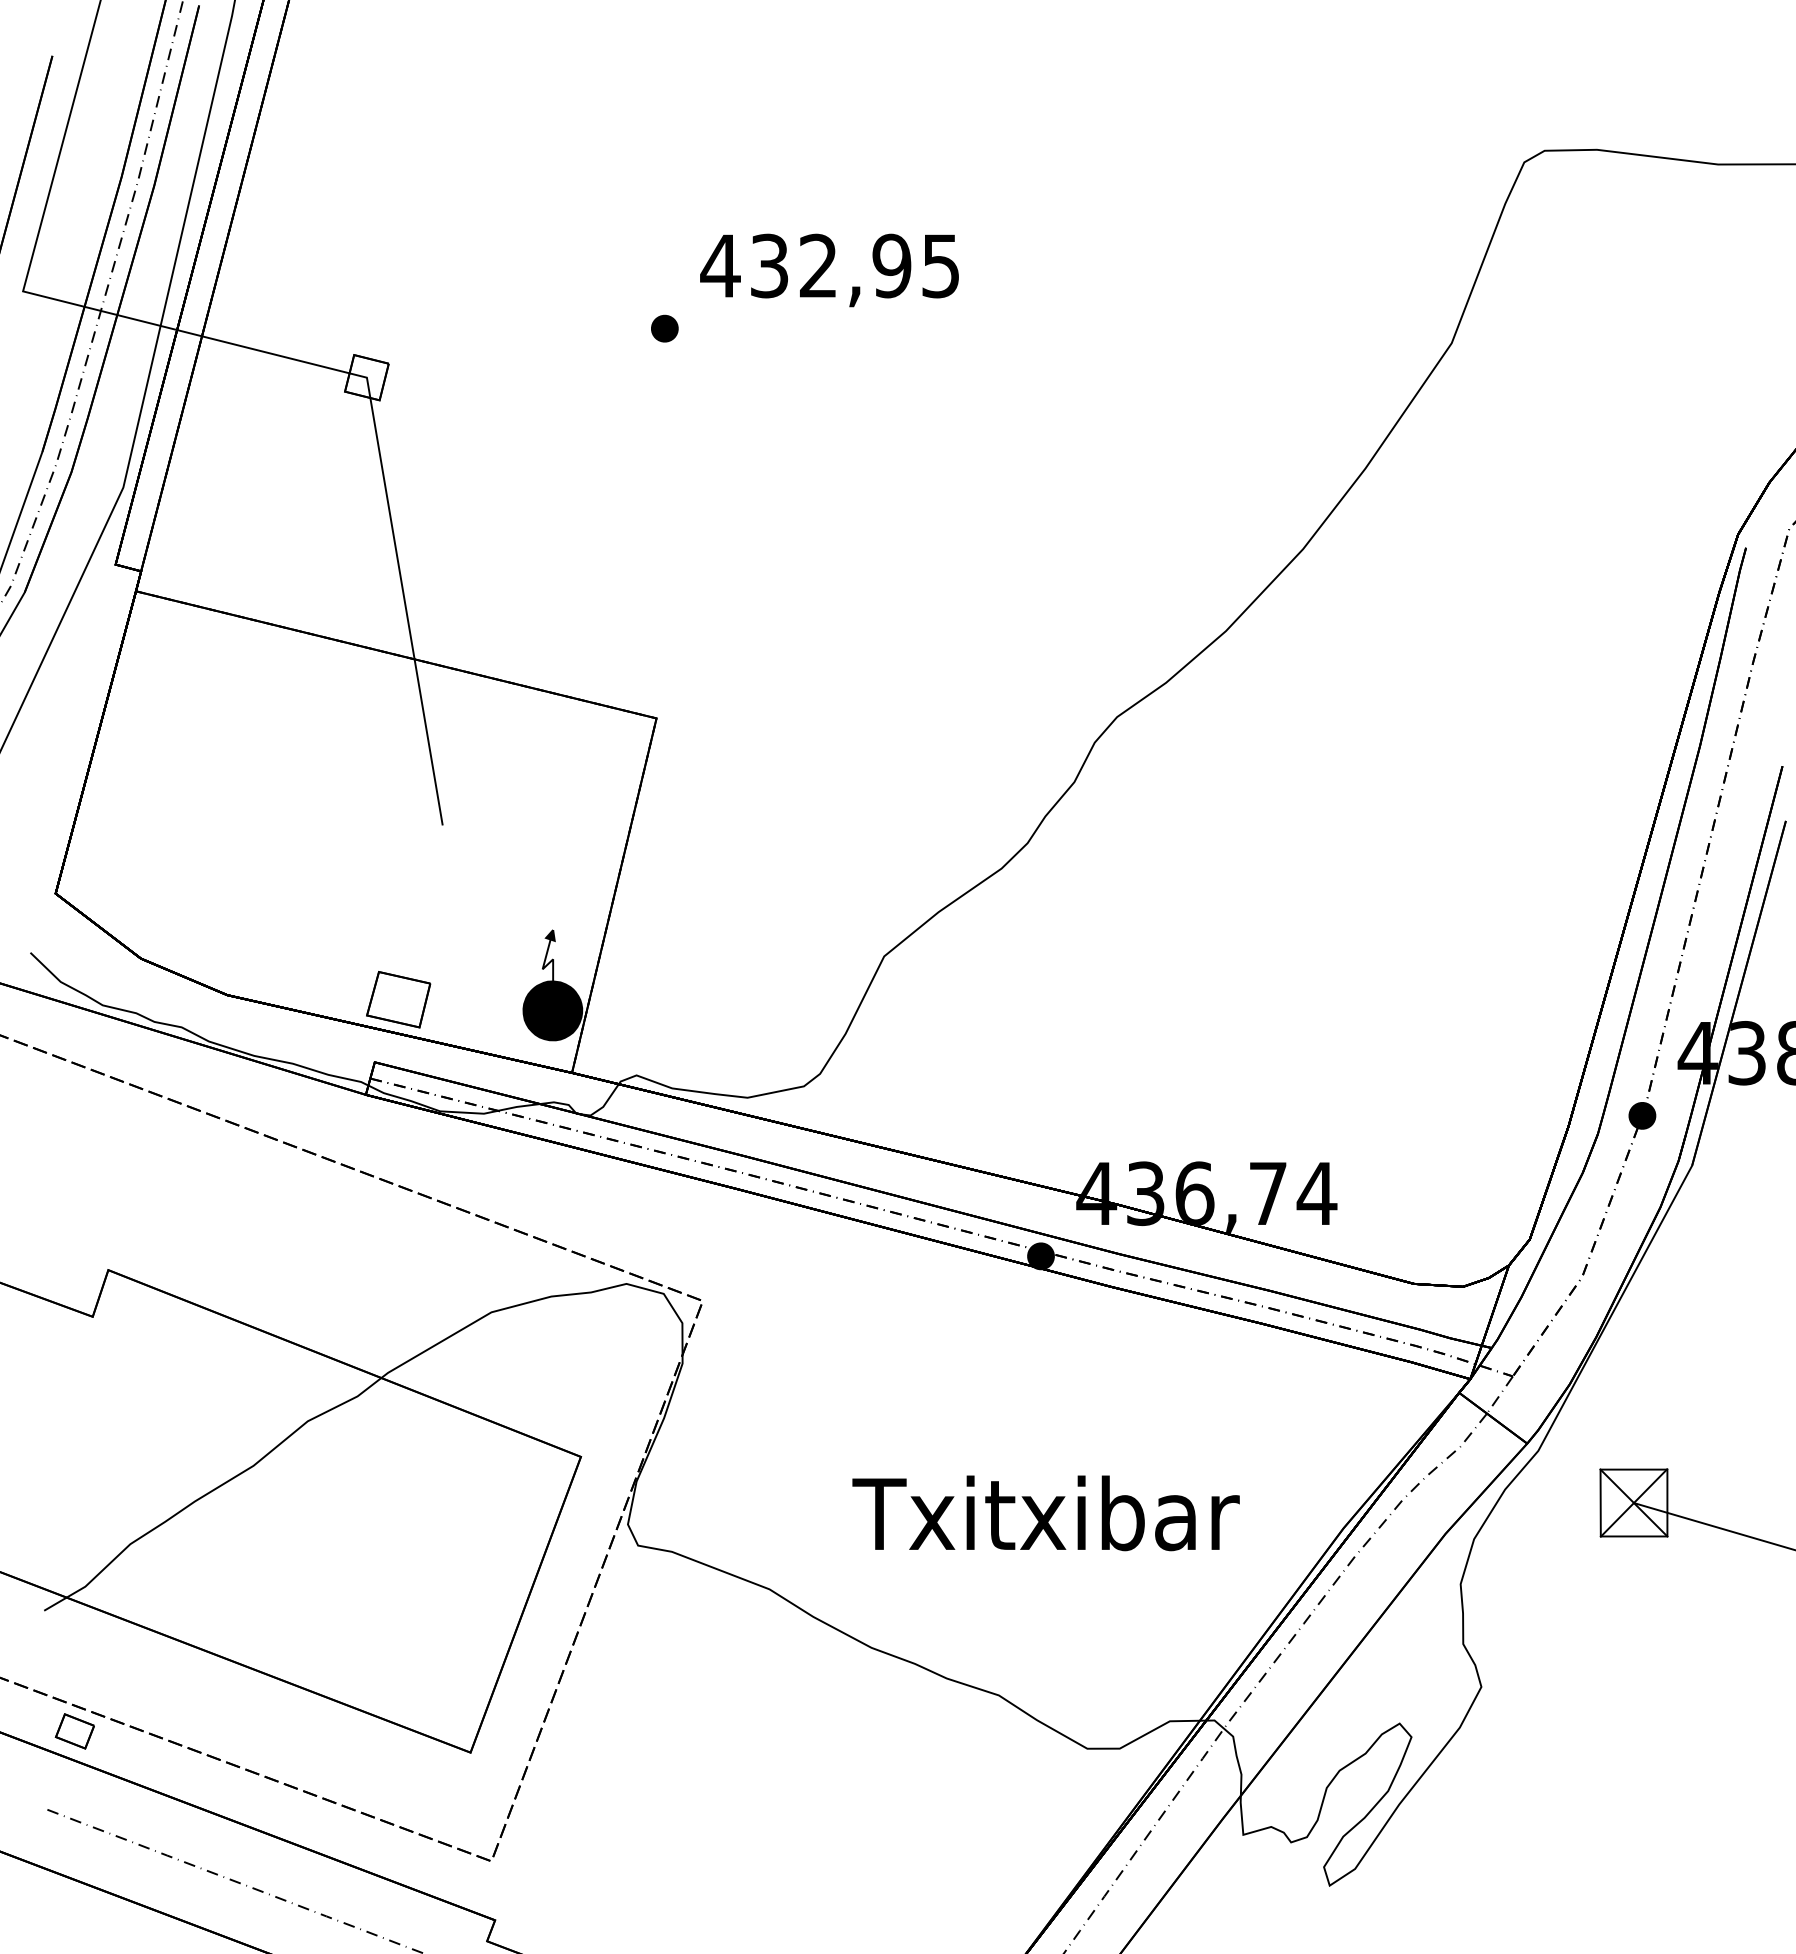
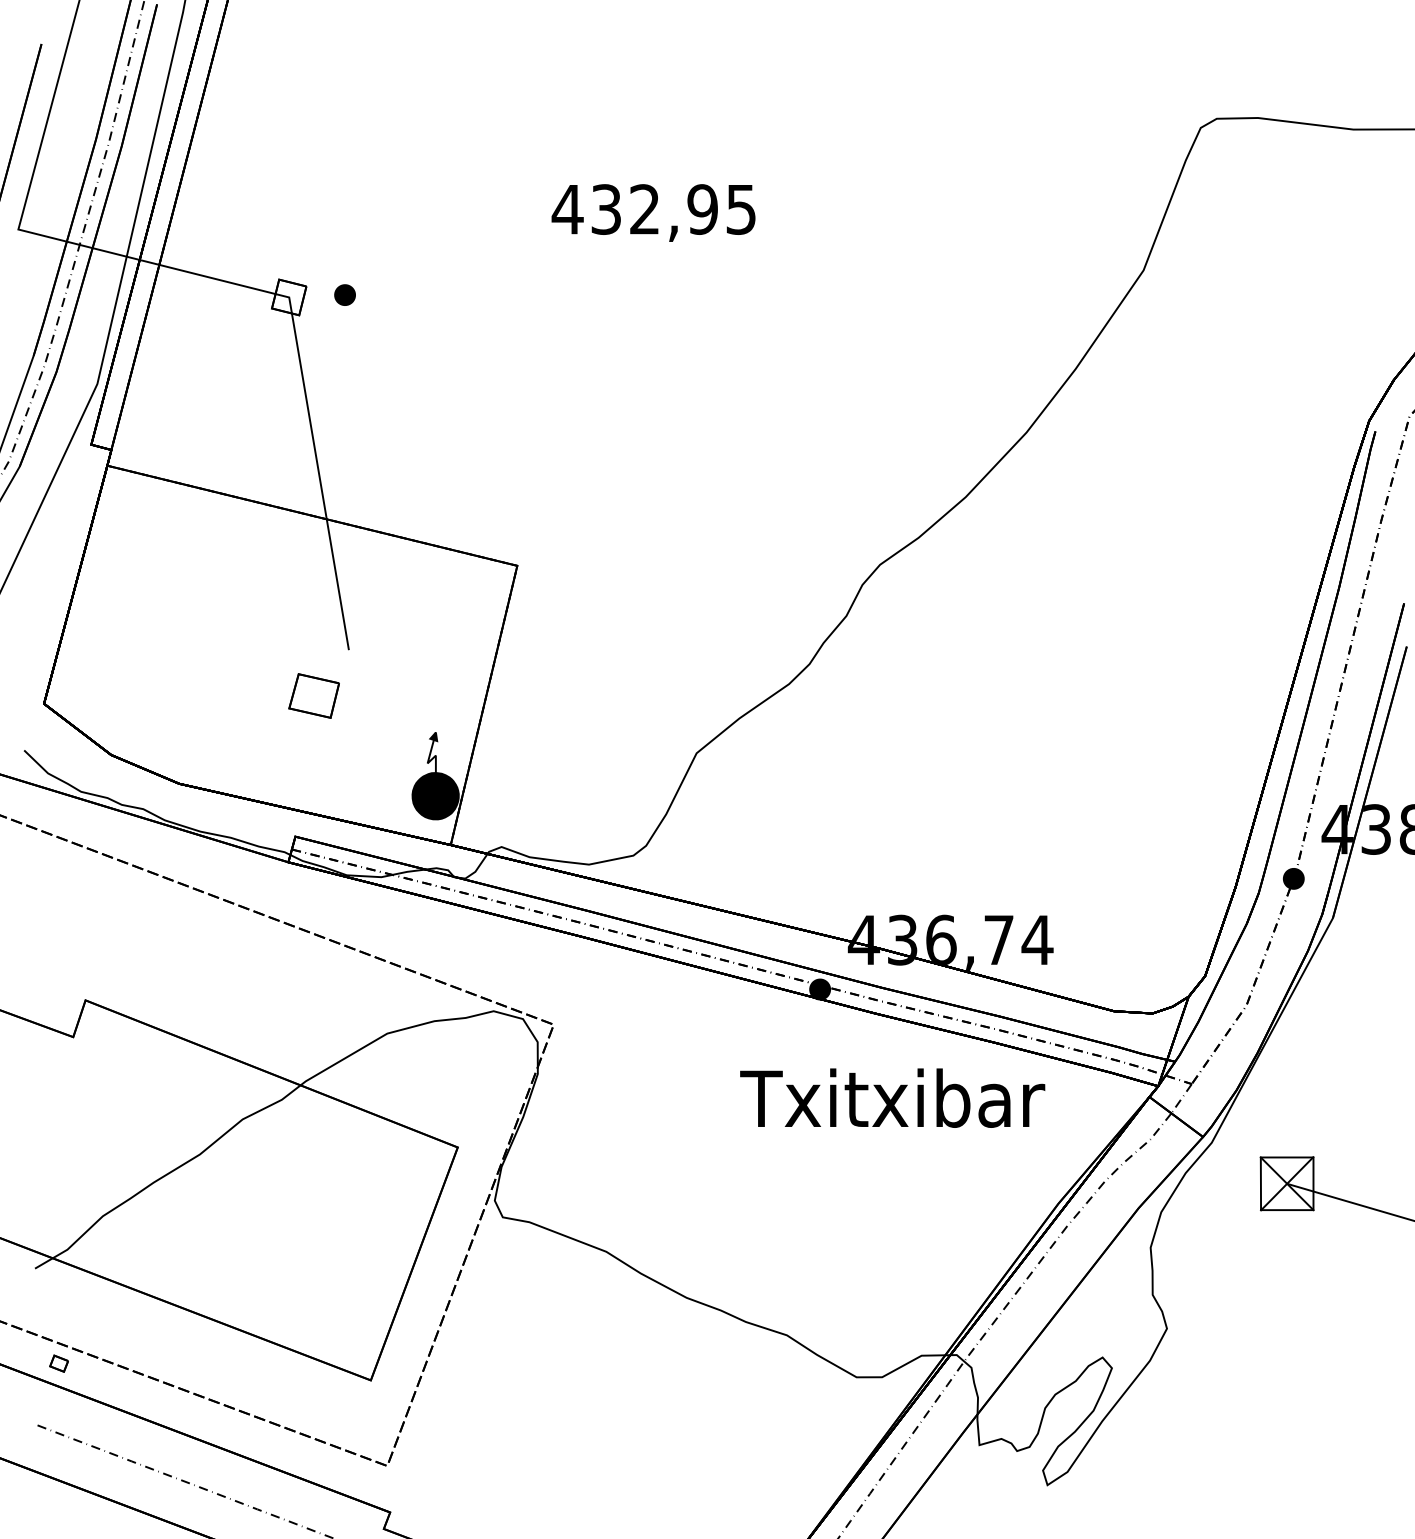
part: (664, 328) -> (344, 294), moved
part: (398, 999) -> (314, 695), moved
text: (1045, 1513) -> (892, 1098), moved
part: (74, 1731) -> (58, 1363), size x0.6

